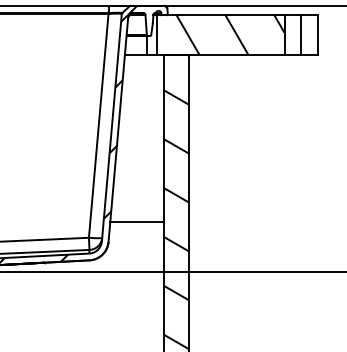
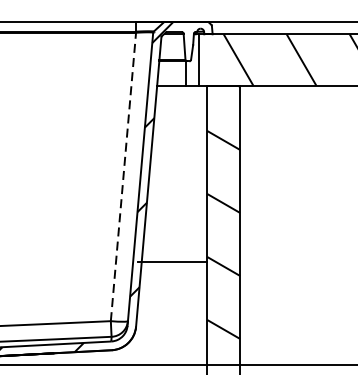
line: (98, 125) -> (123, 176), solid -> dashed
line: (136, 221) -> (172, 261), moved

